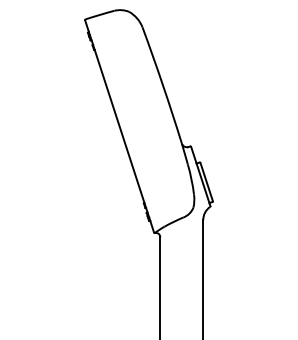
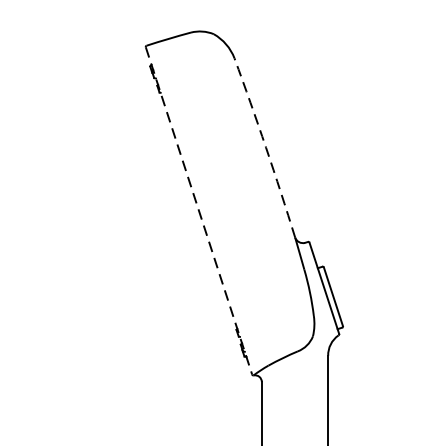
arc: (163, 85) -> (266, 147), solid -> dashed
line: (119, 126) -> (198, 211), solid -> dashed

